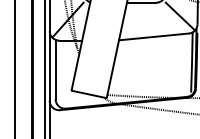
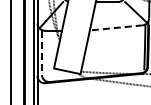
line: (154, 36) -> (116, 27), solid -> dashed
line: (56, 70) -> (42, 53), solid -> dashed

